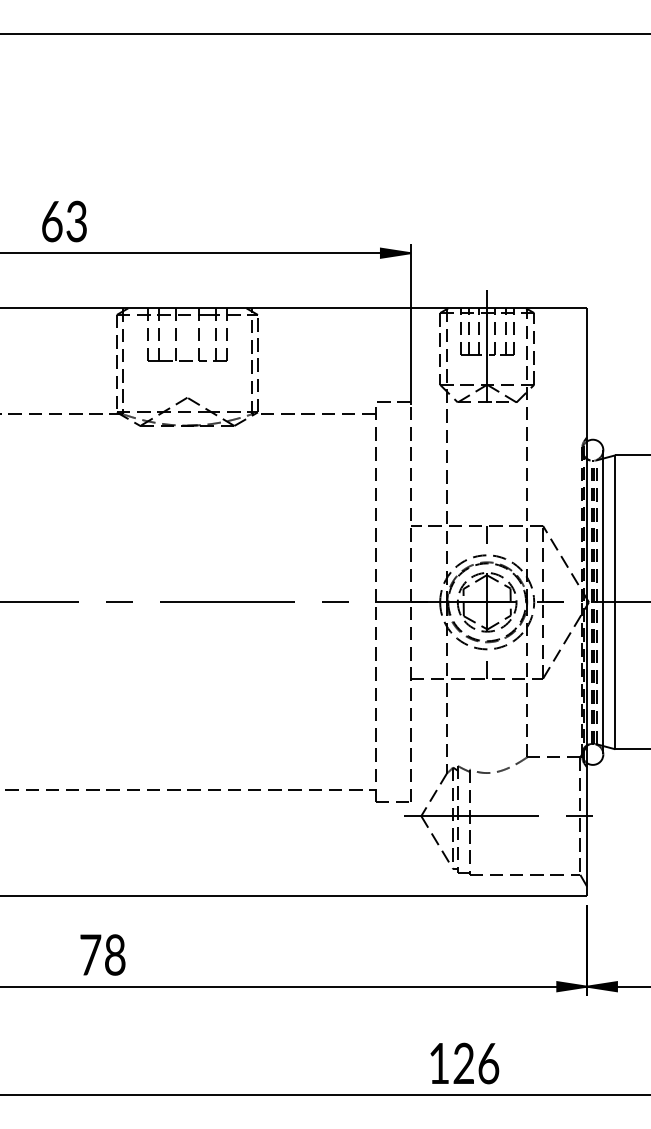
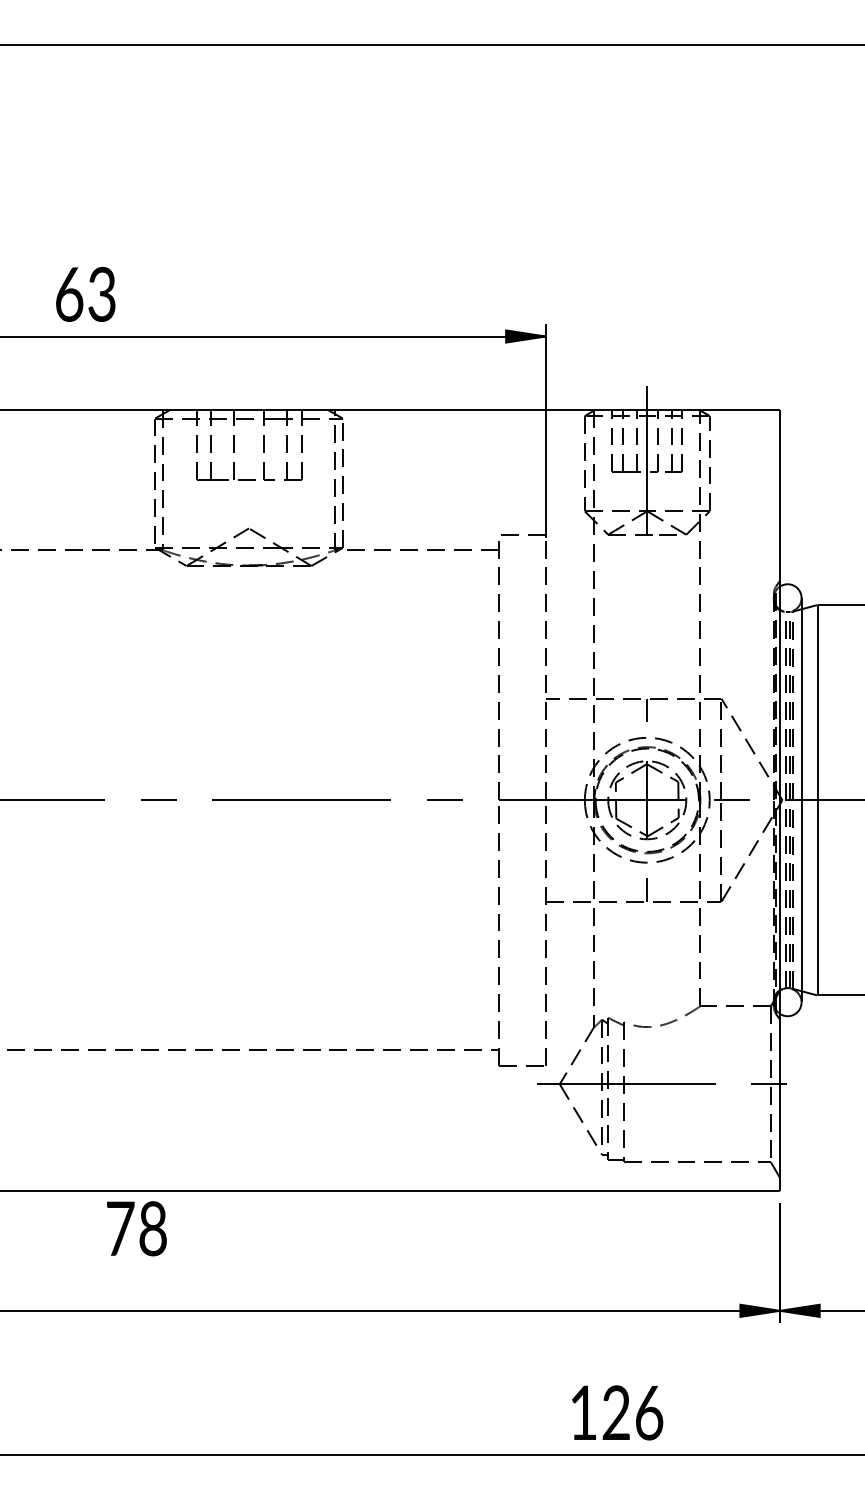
text: (102, 954) -> (136, 1228), moved

